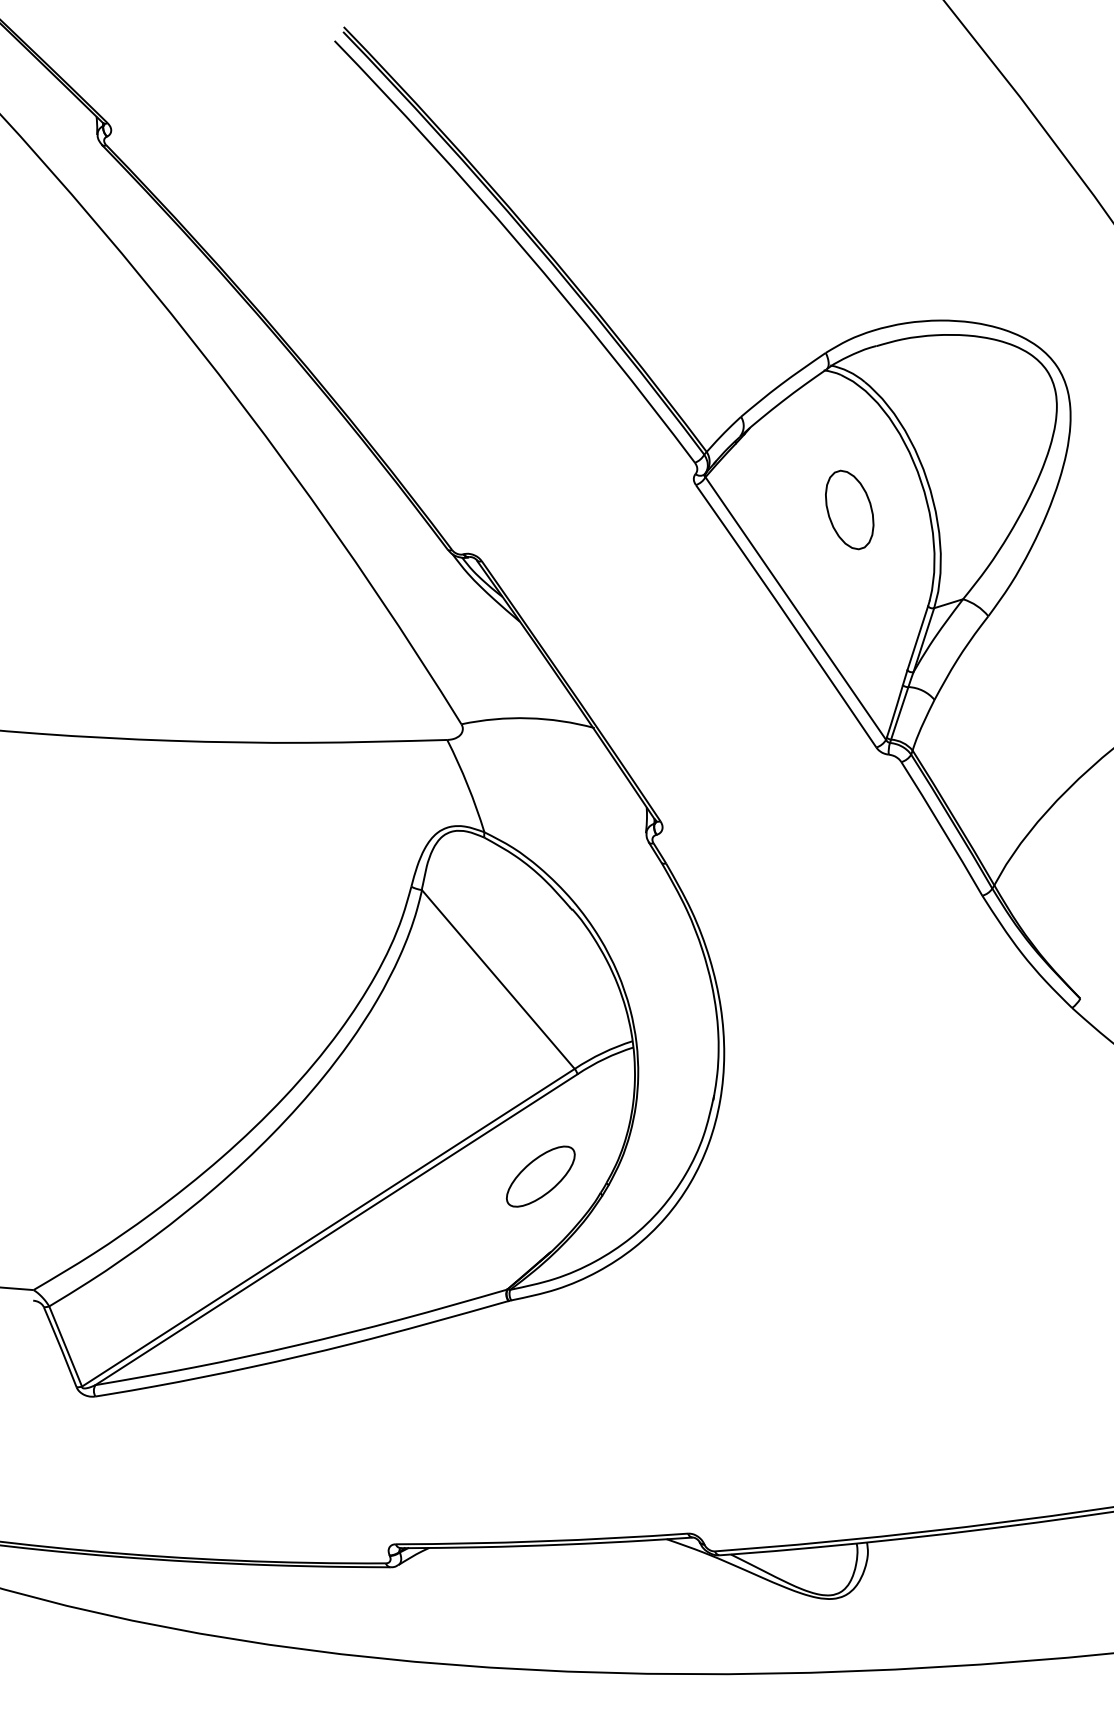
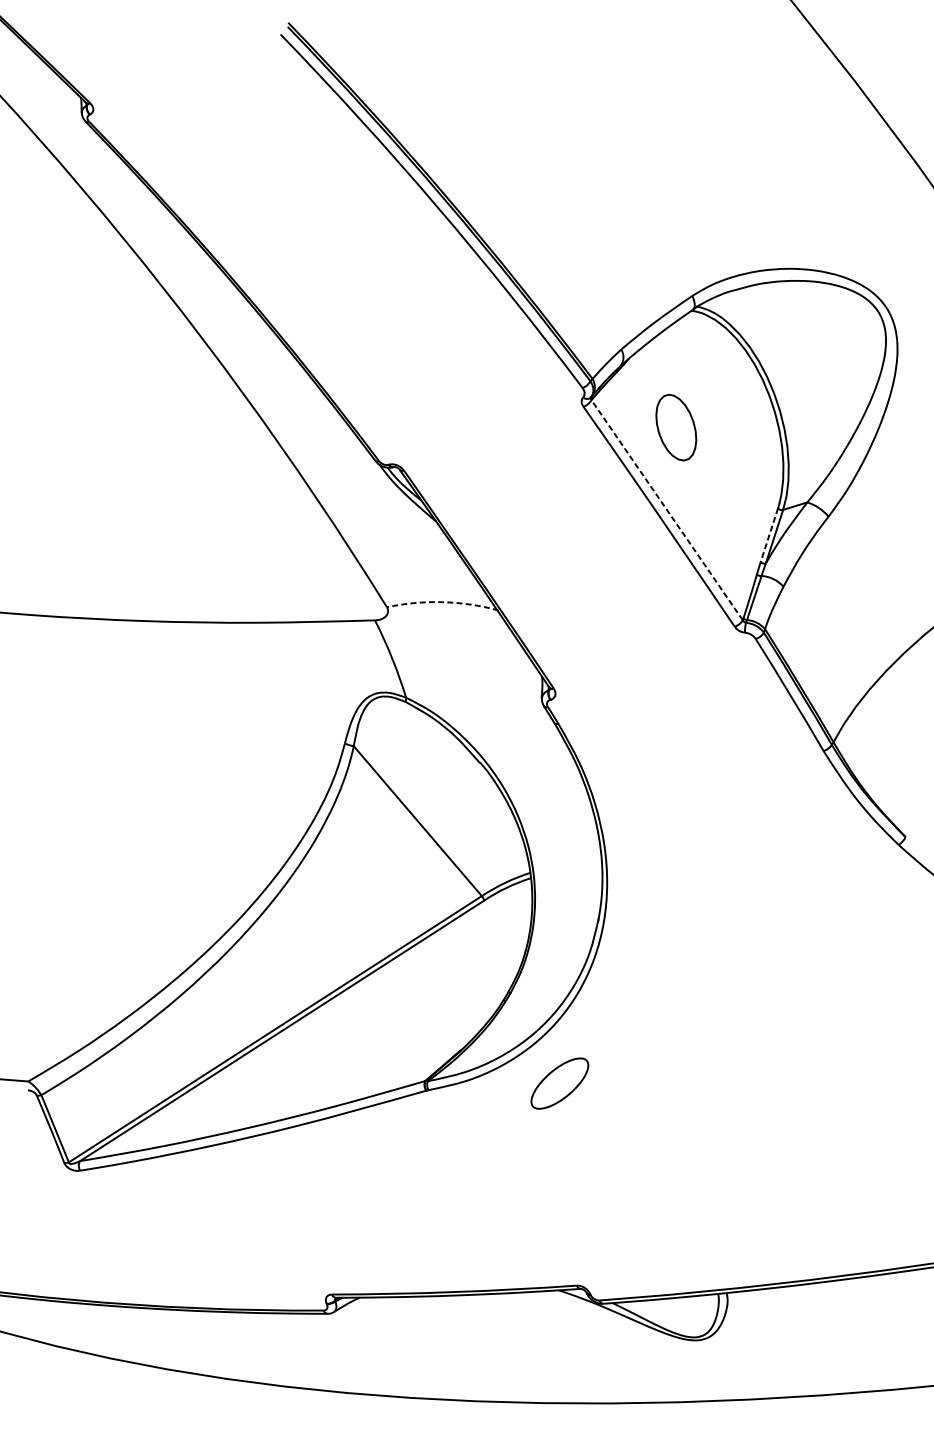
part: (849, 509) -> (676, 427), moved
line: (795, 608) -> (666, 510), solid -> dashed
line: (917, 638) -> (769, 535), solid -> dashed
arc: (528, 718) -> (443, 602), solid -> dashed
part: (540, 1176) -> (559, 1083), moved

